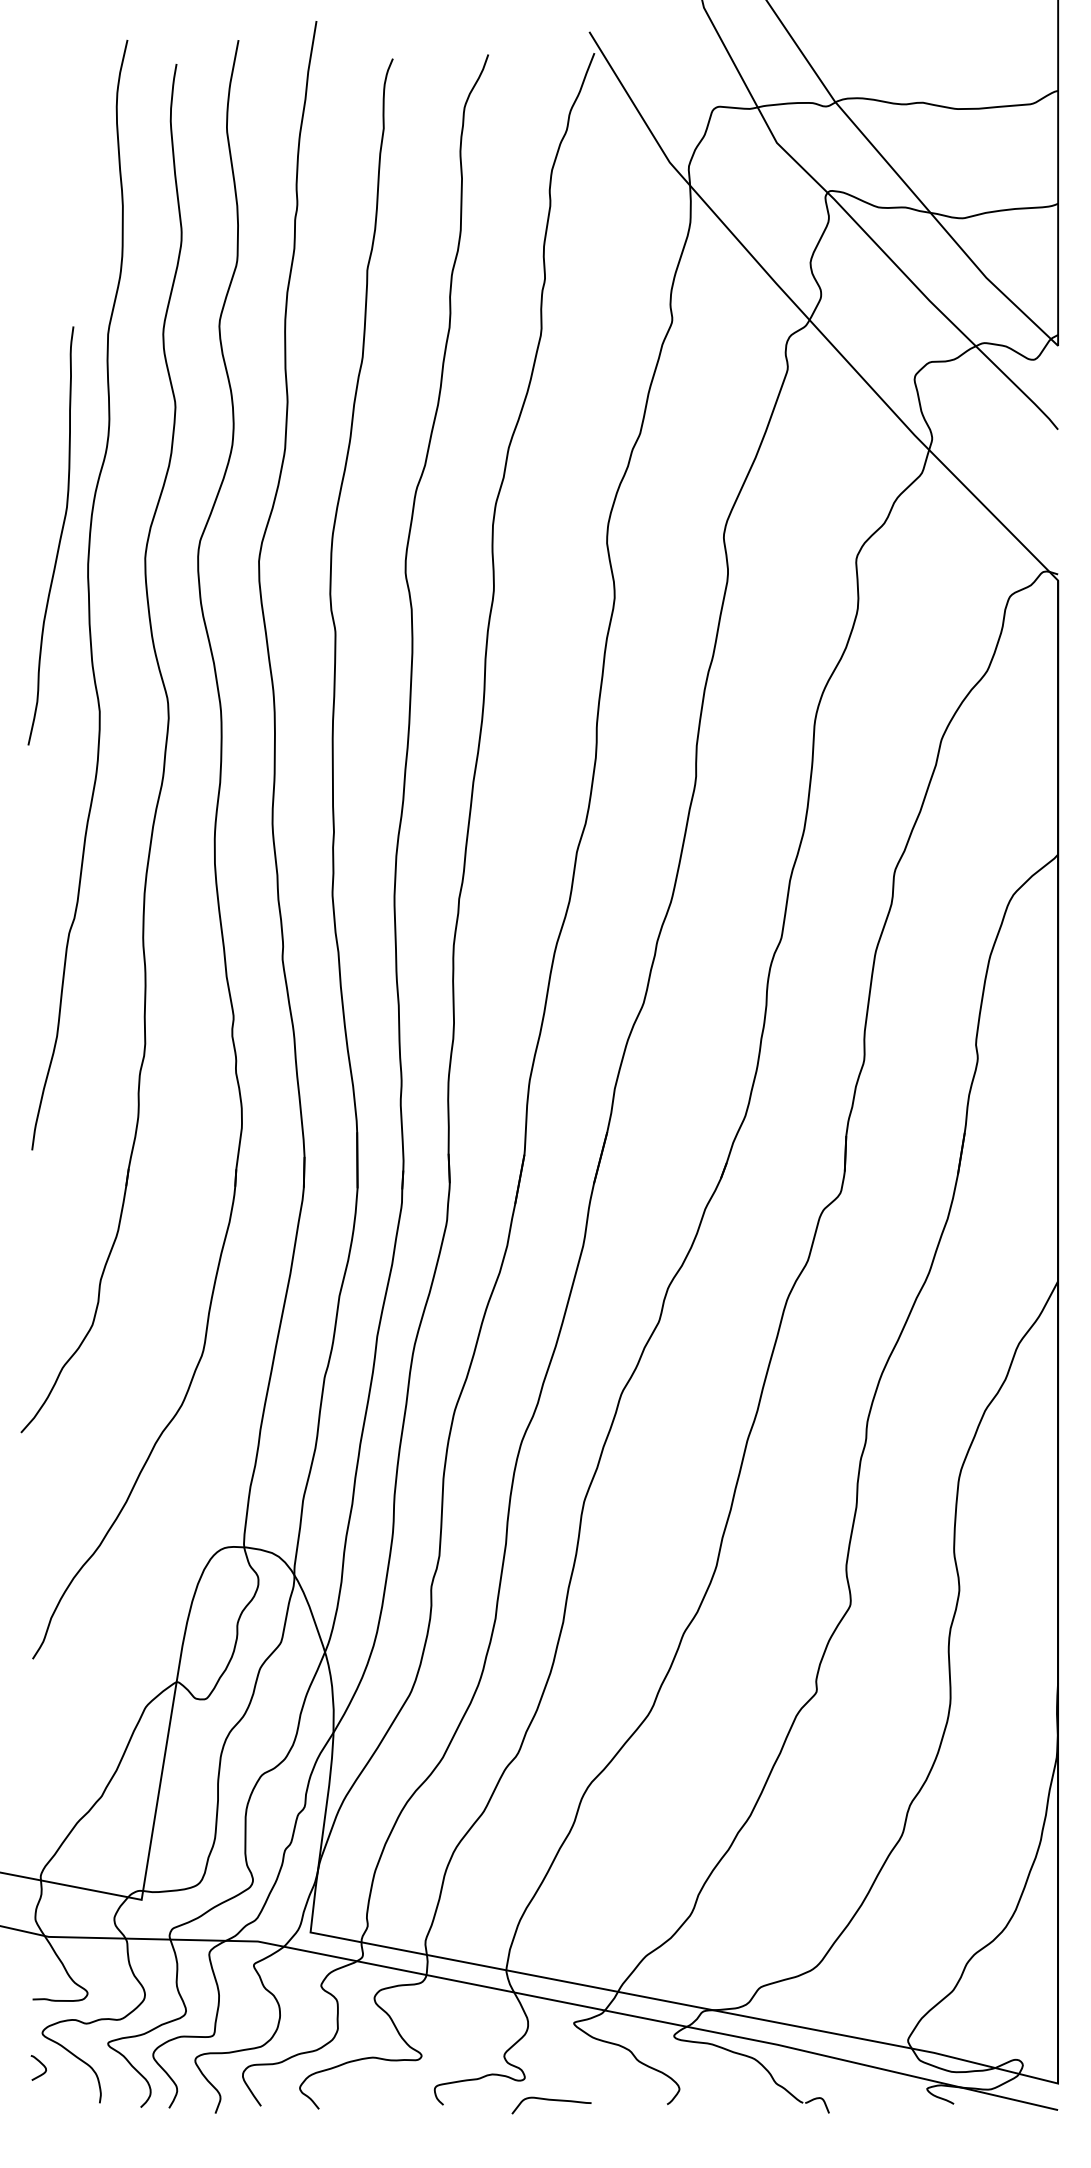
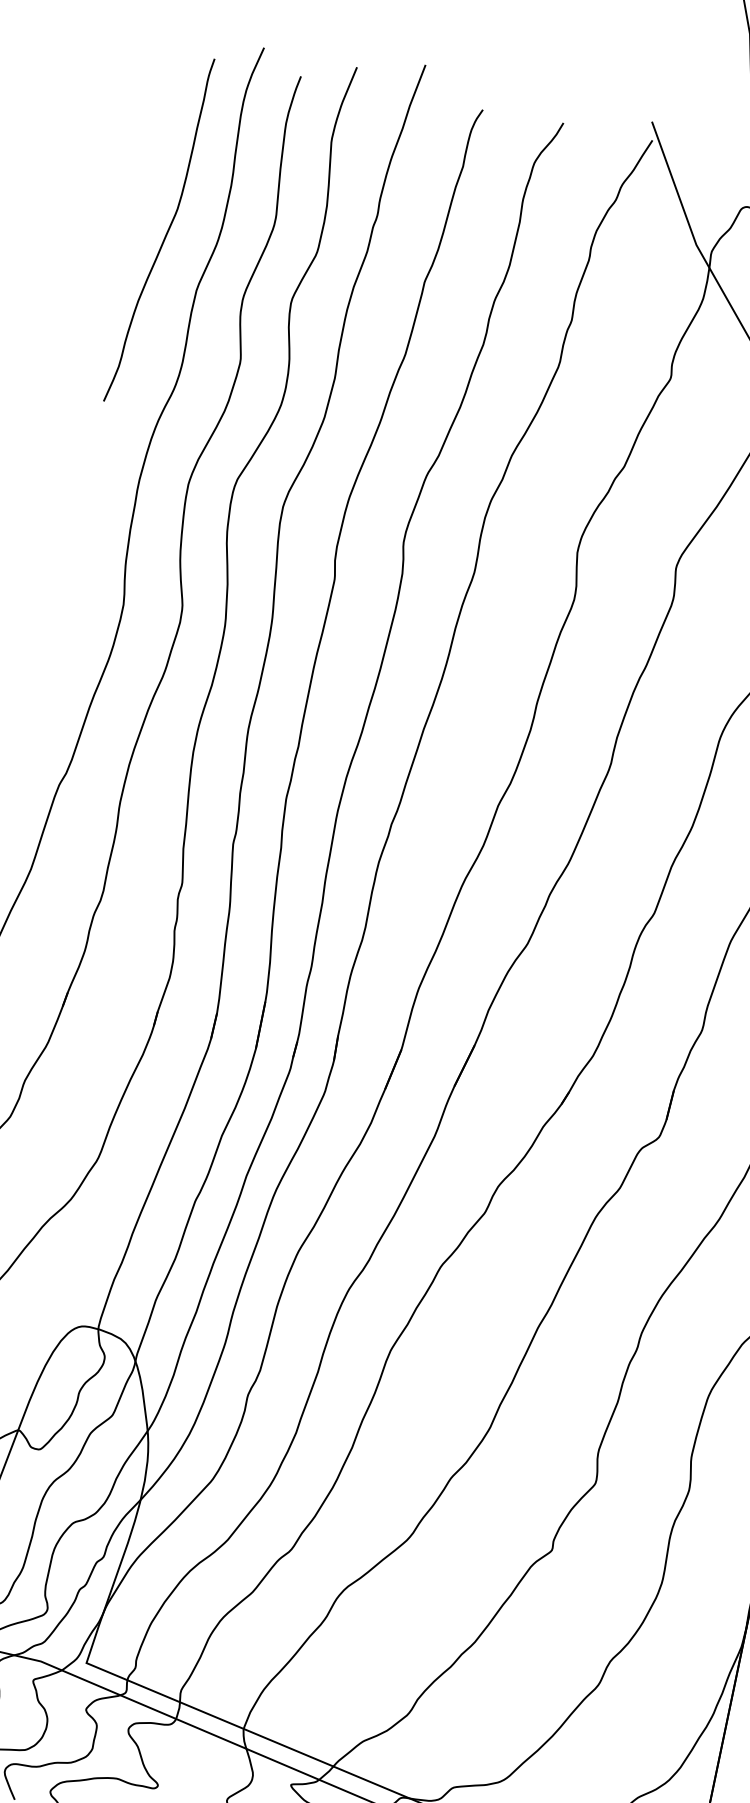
curve: (59, 537) -> (166, 232), moved

